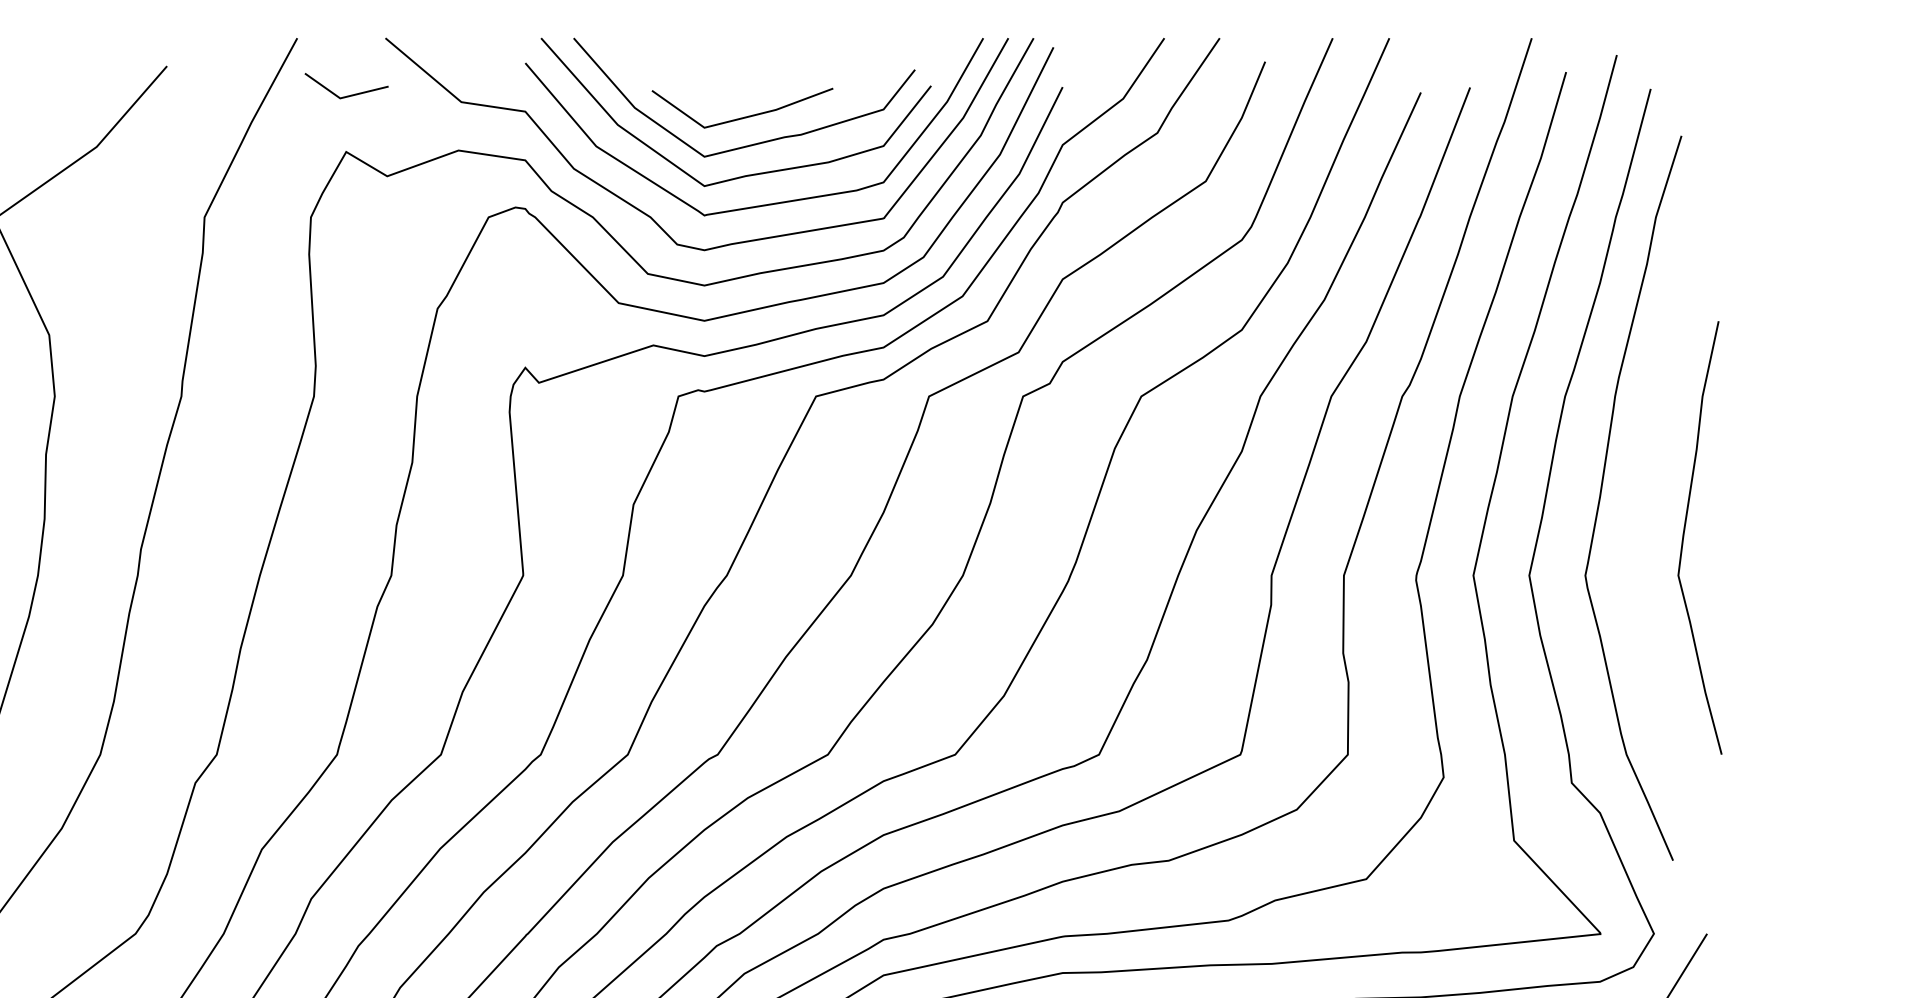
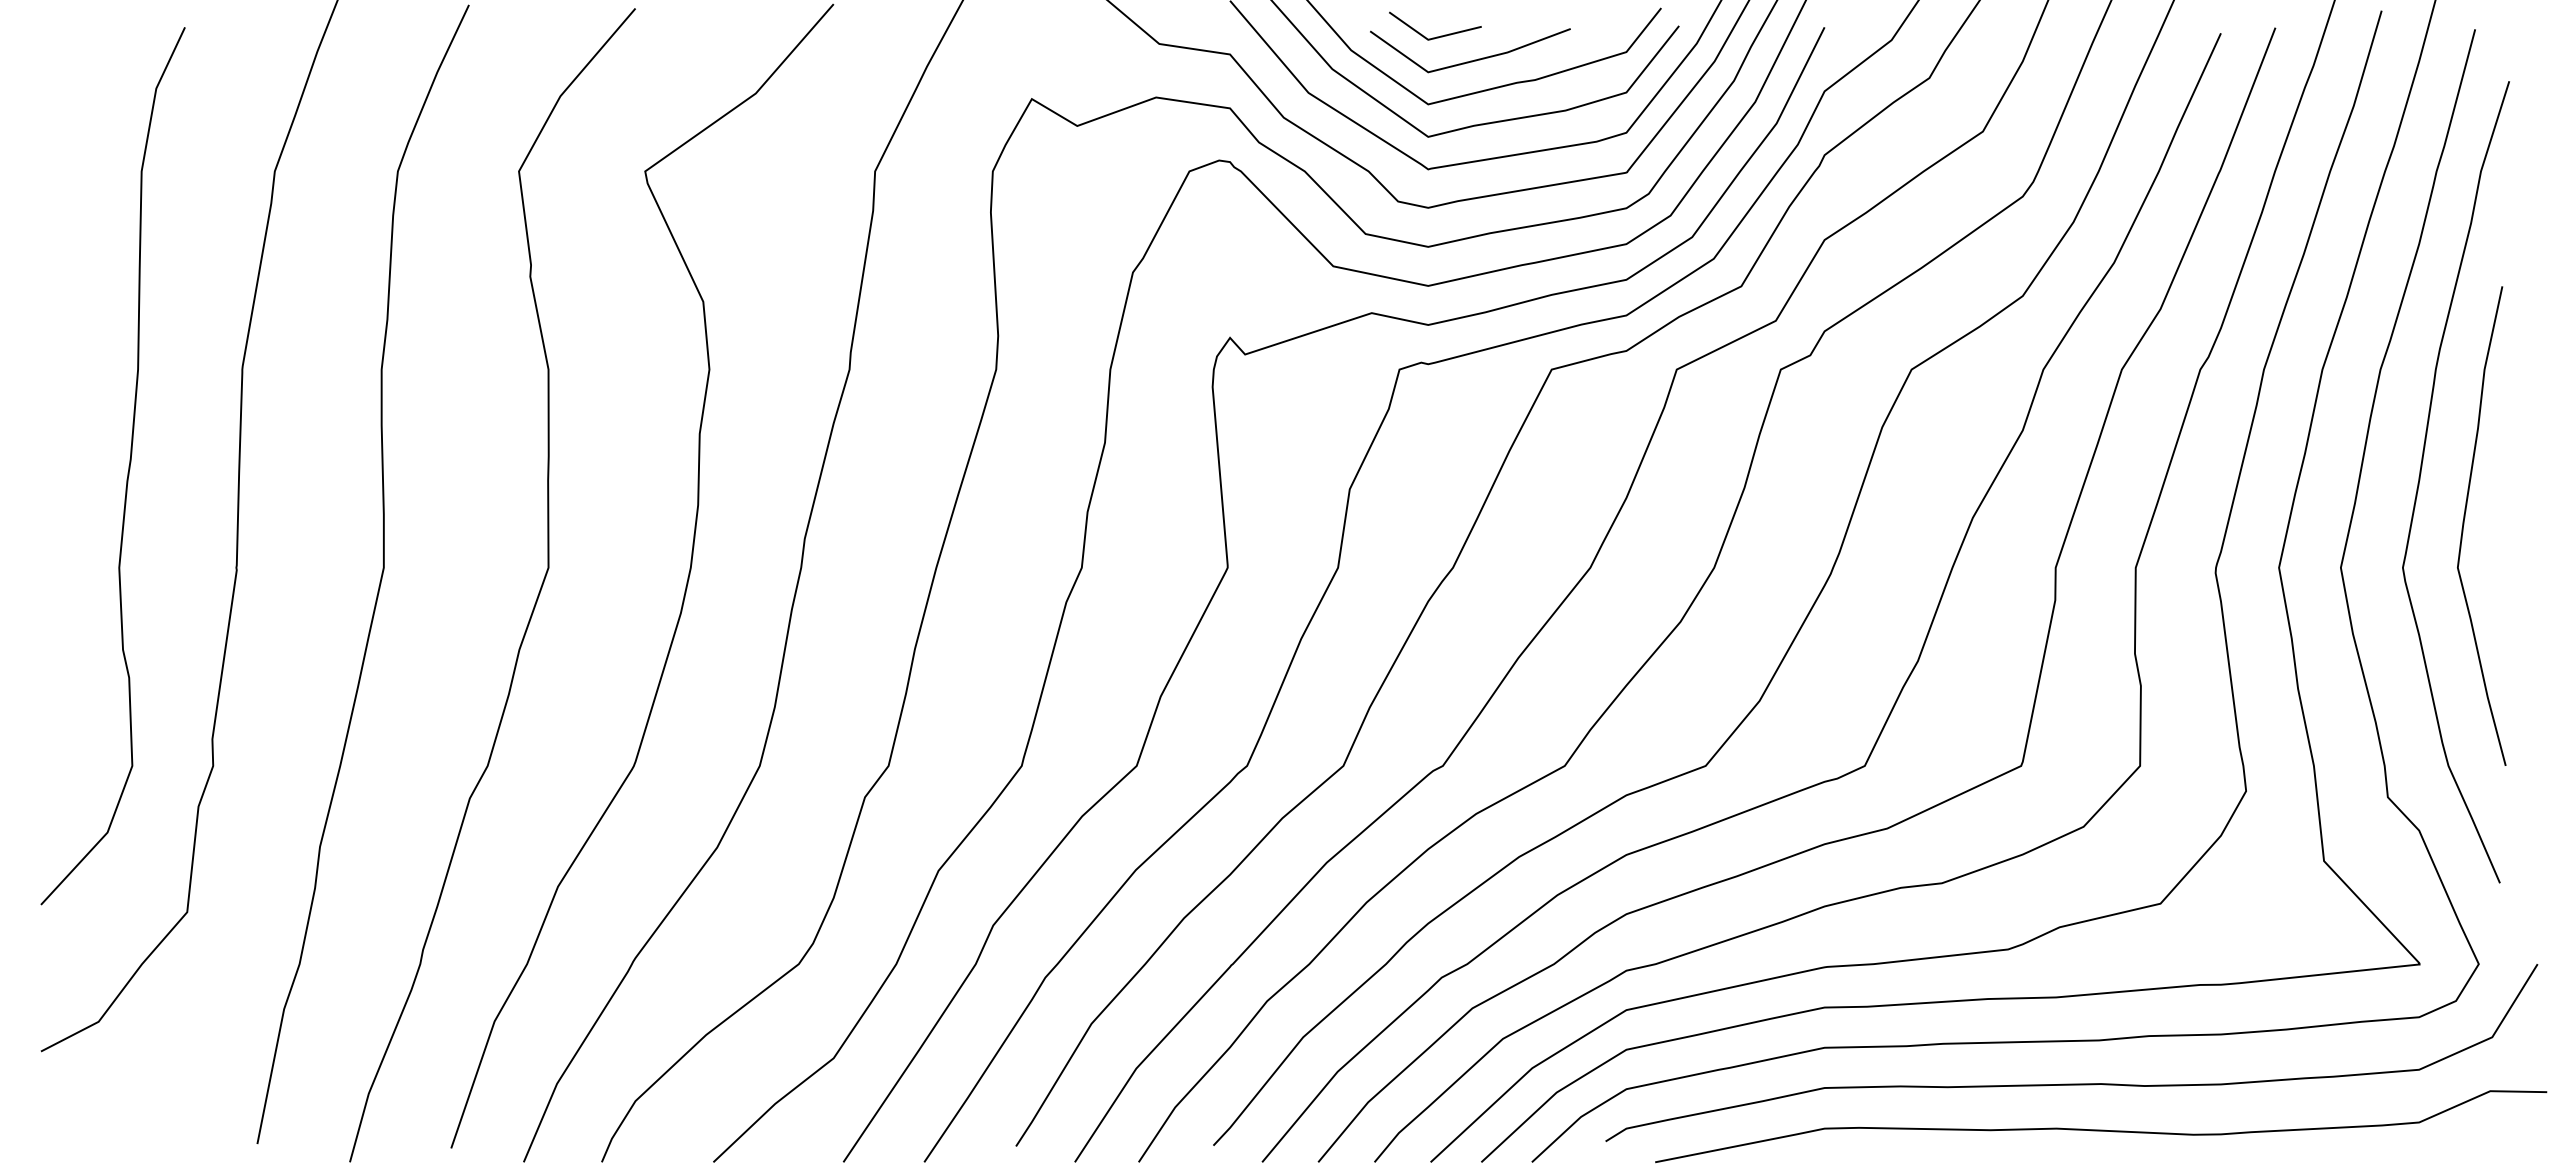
line: (347, 95) -> (1436, 36), moved
curve: (1684, 536) -> (2464, 524), moved

